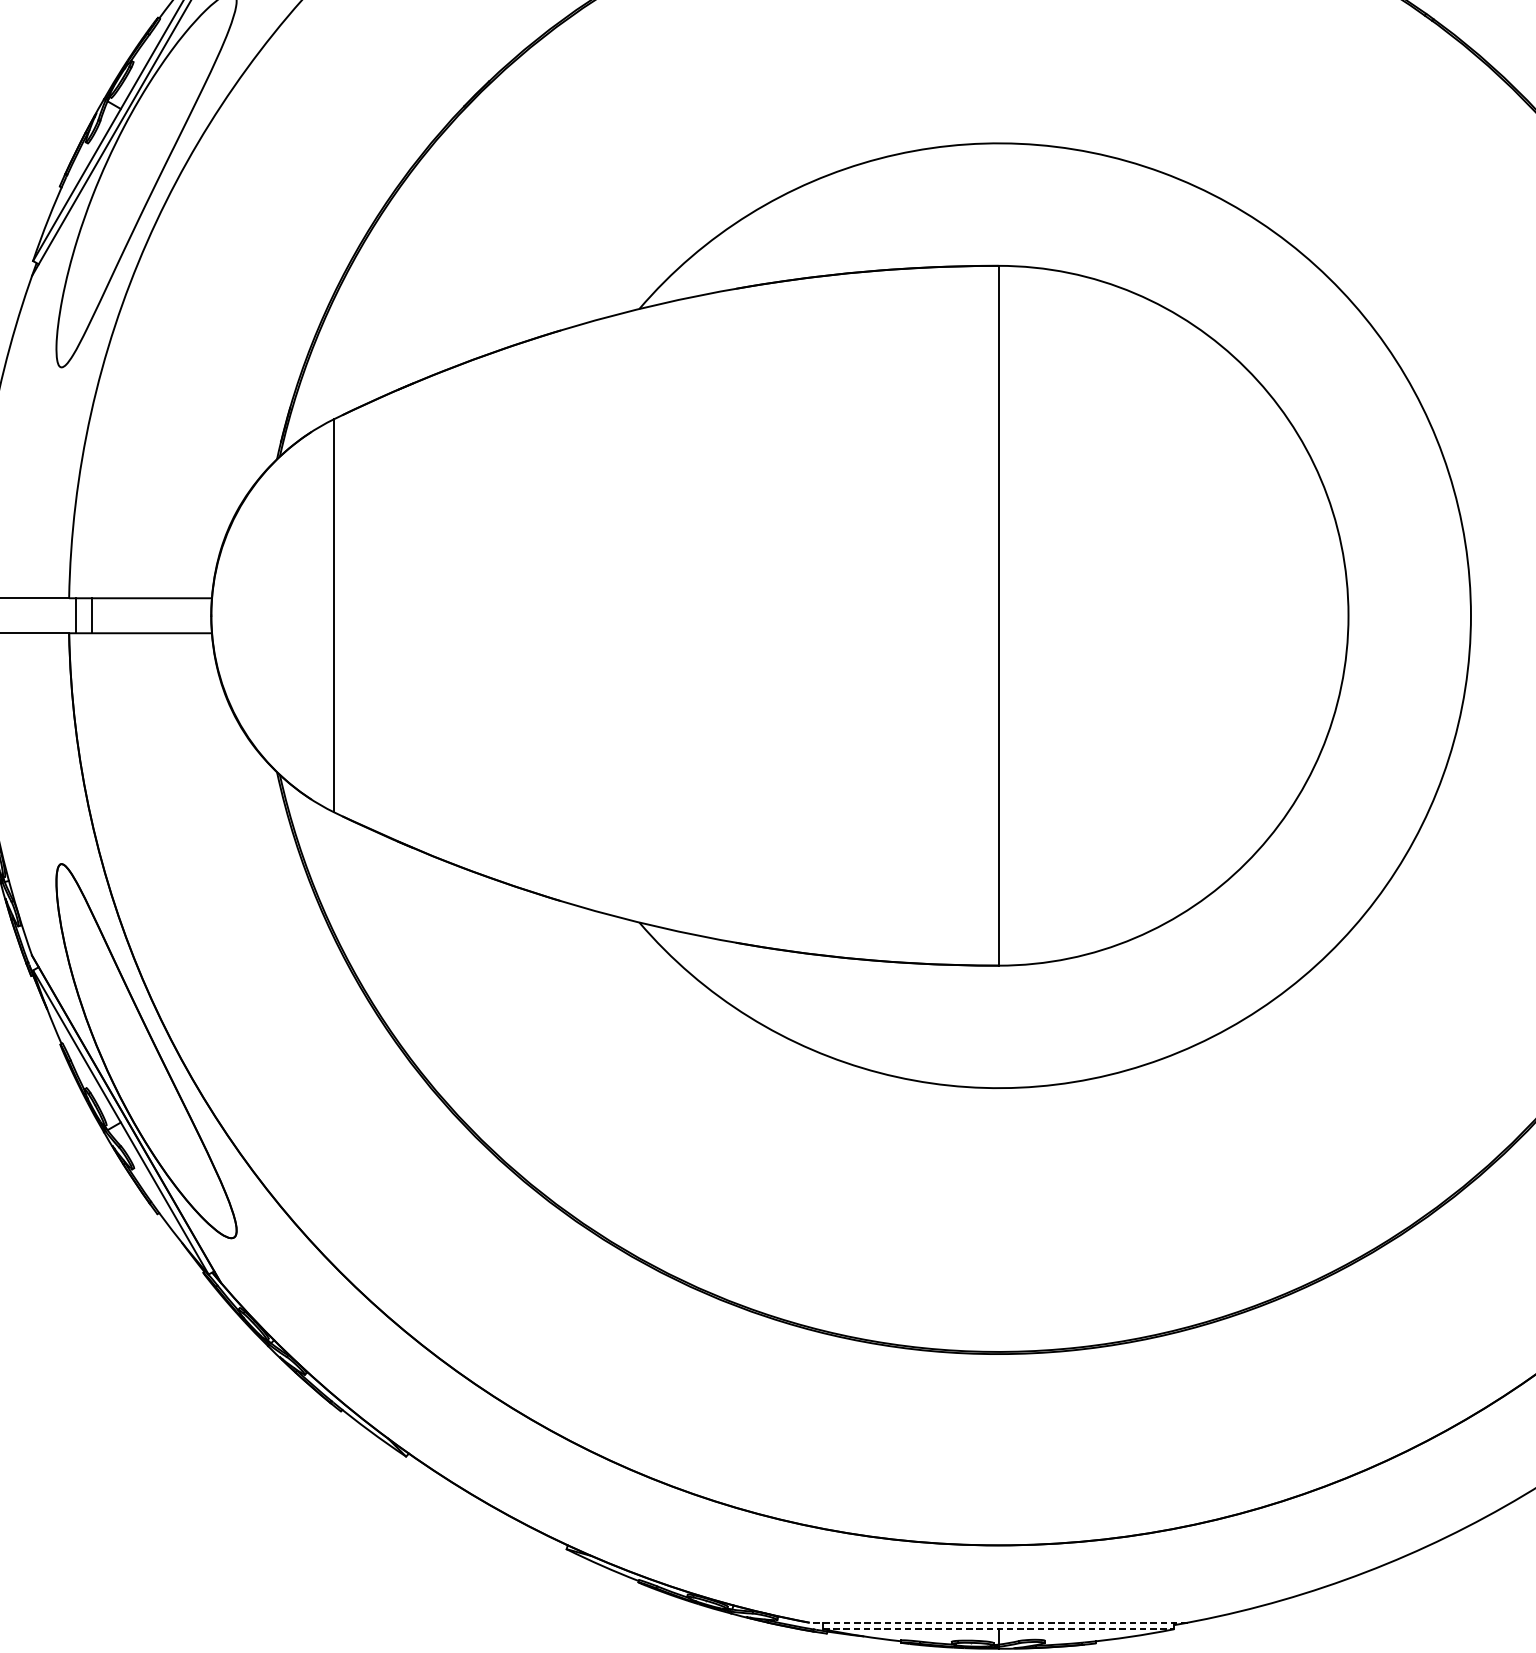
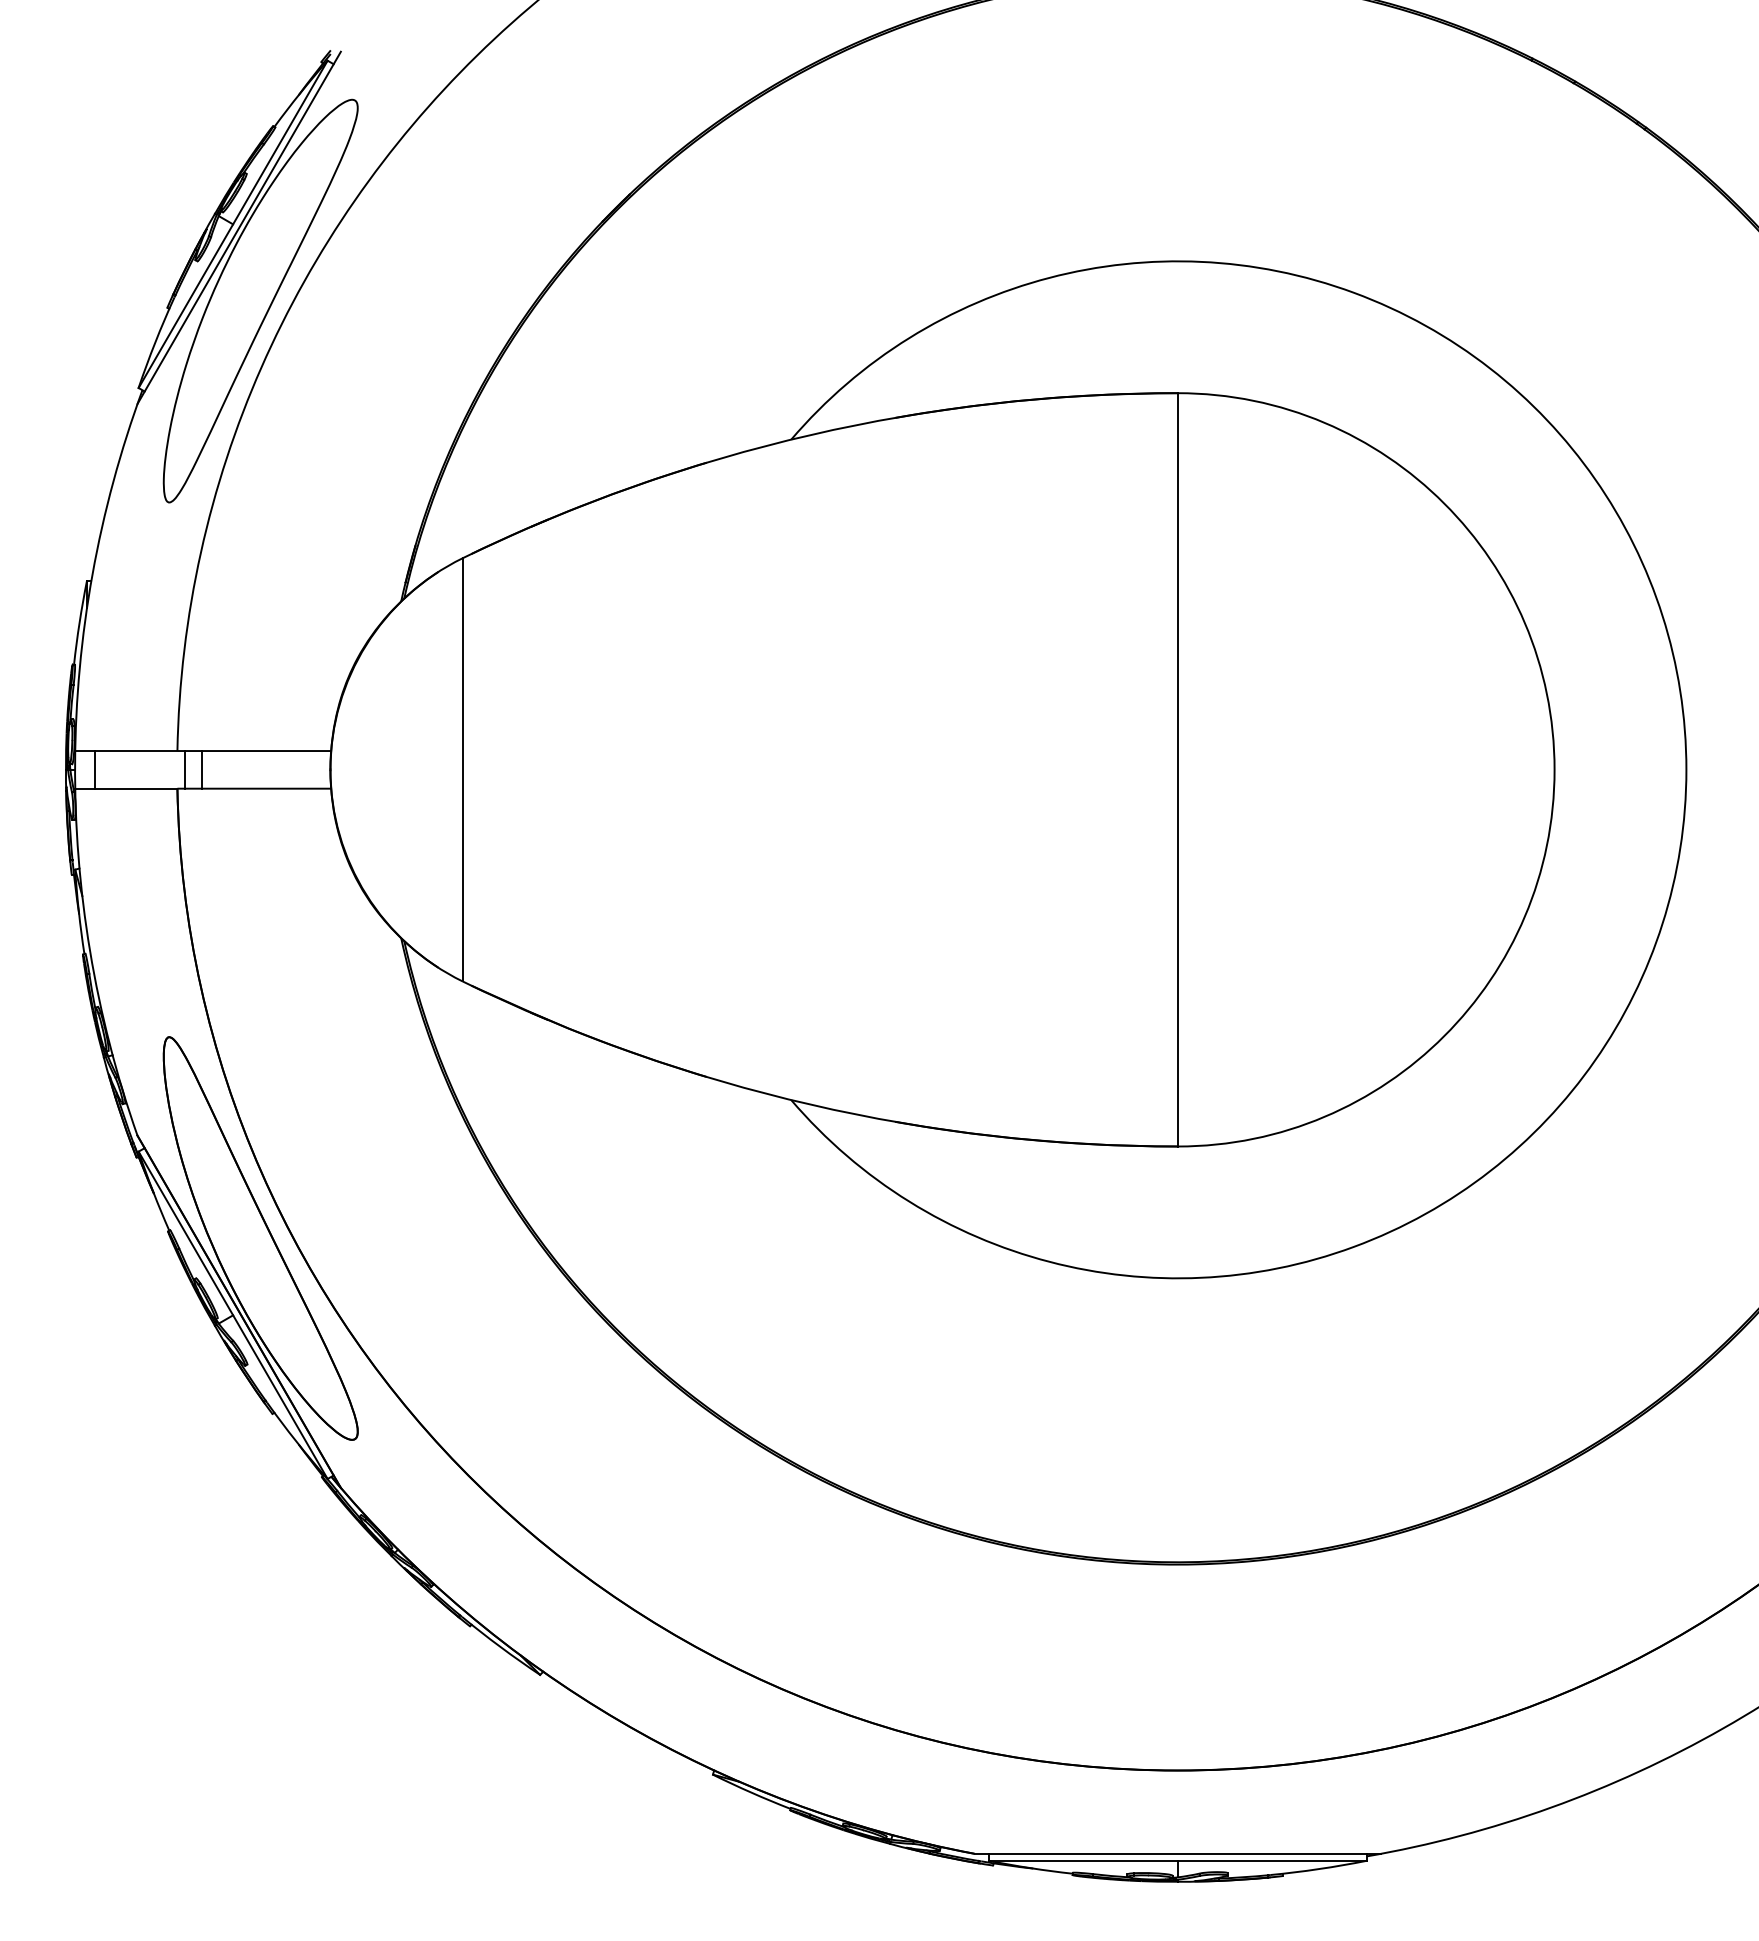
line: (998, 1622) -> (1177, 1853), dashed -> solid
line: (998, 1628) -> (1177, 1860), dashed -> solid

